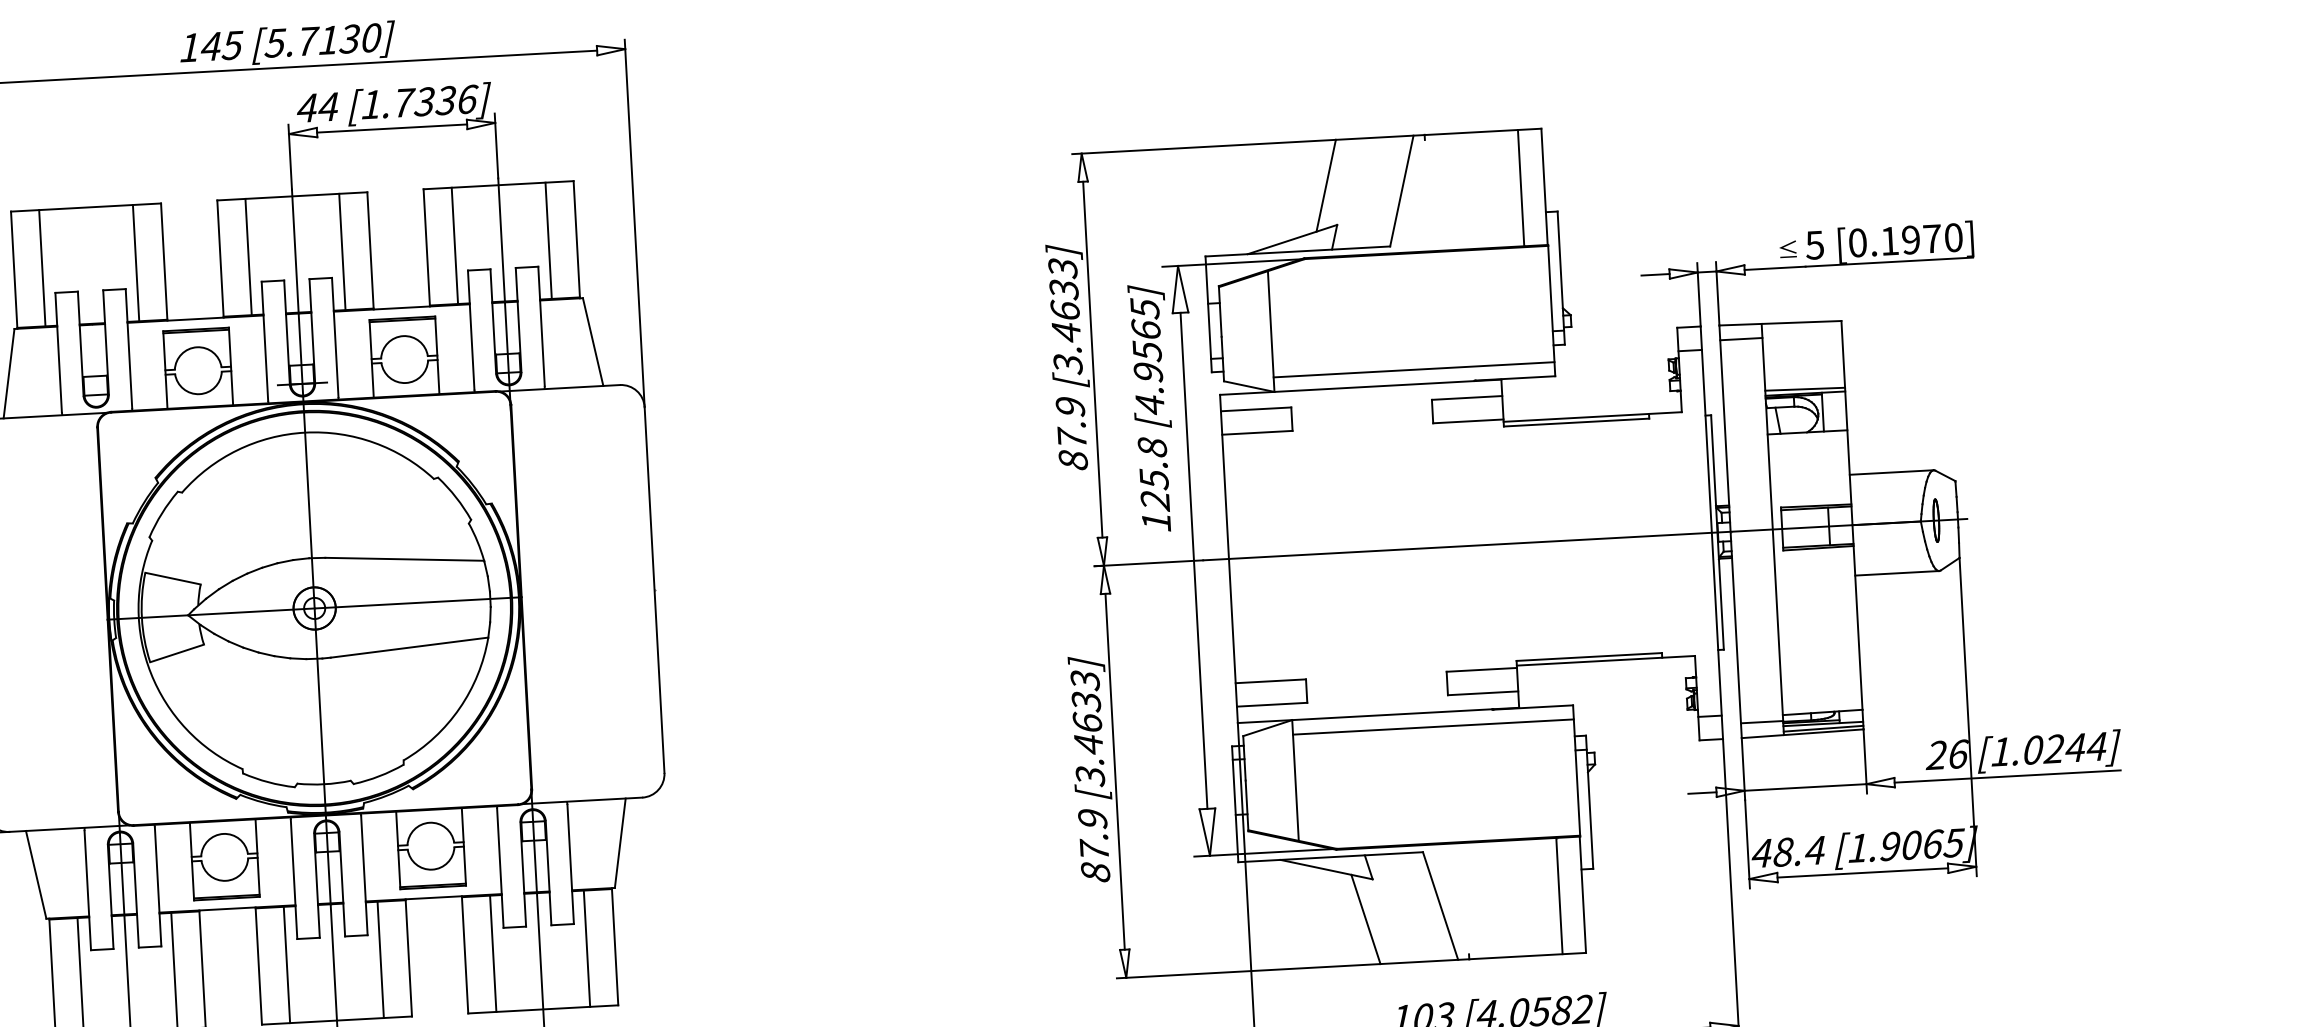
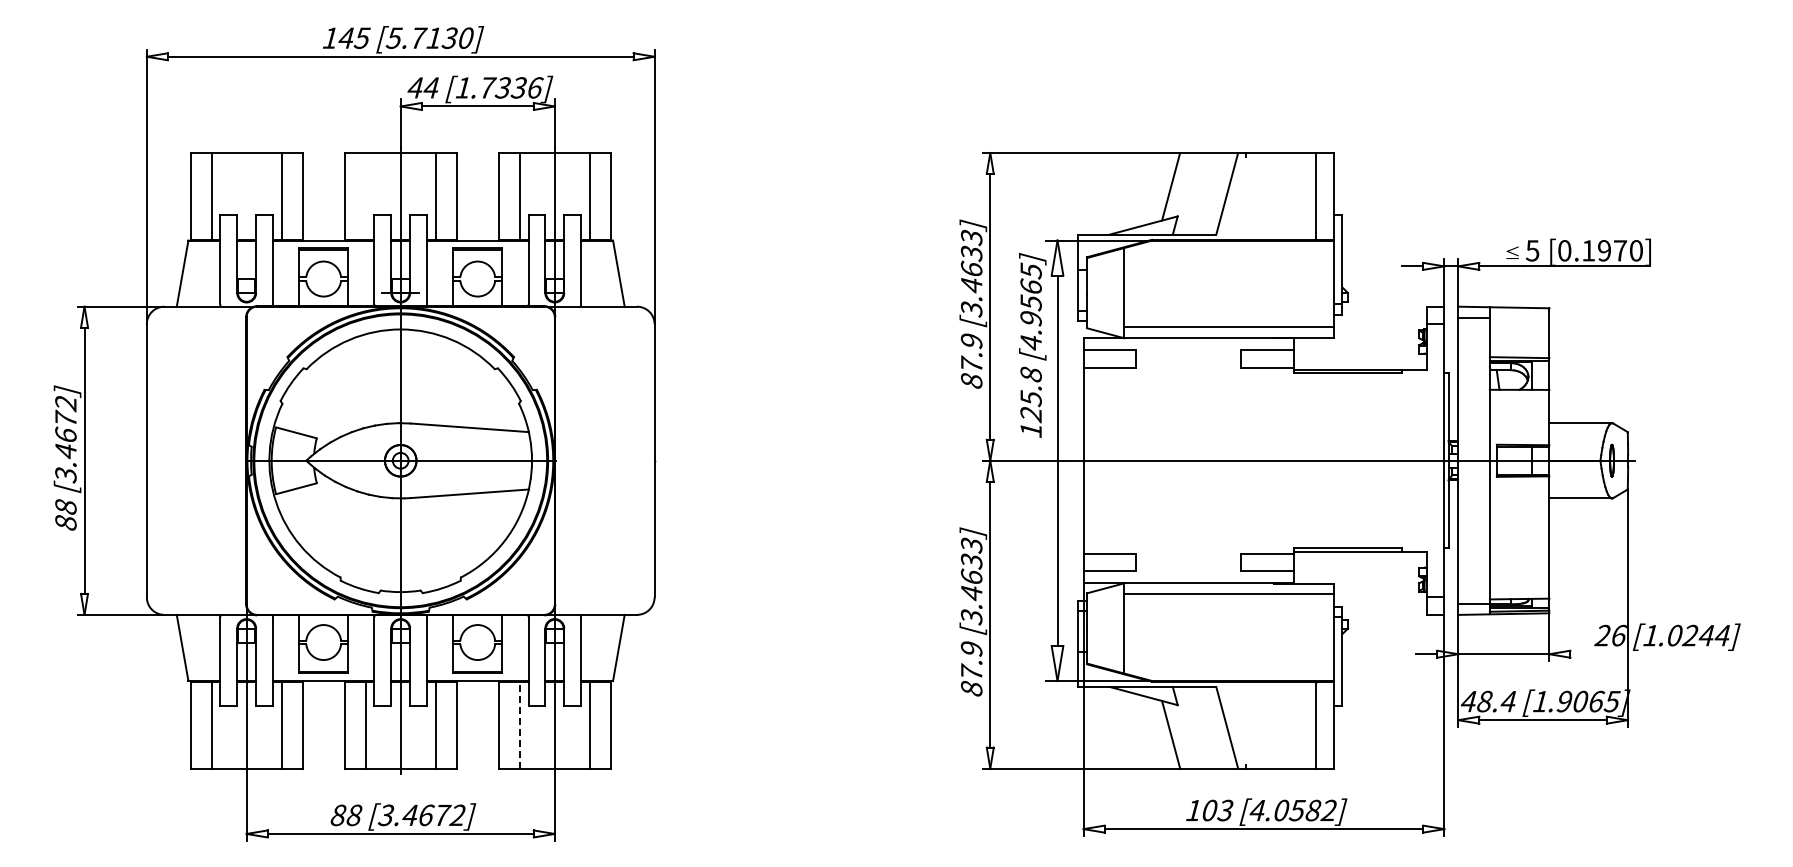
line: (248, 255) -> (365, 195), removed
line: (2007, 776) -> (1654, 654), removed
line: (492, 952) -> (519, 724), solid -> dashed

